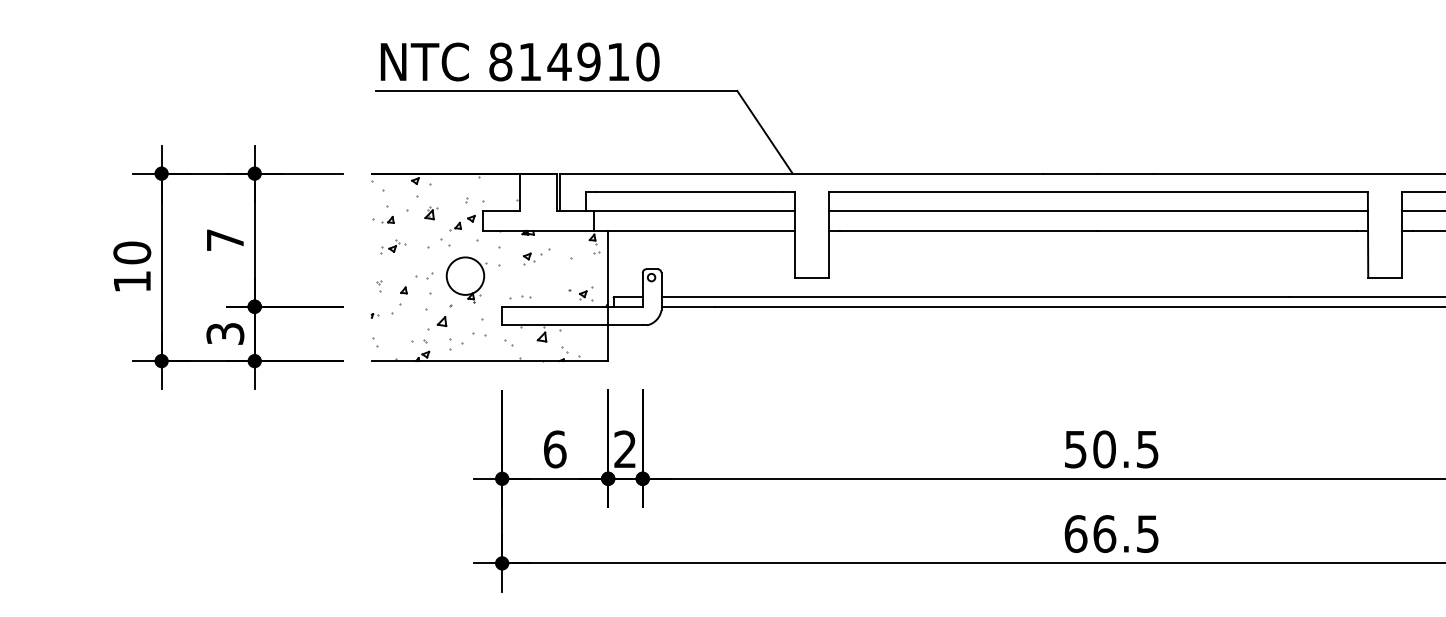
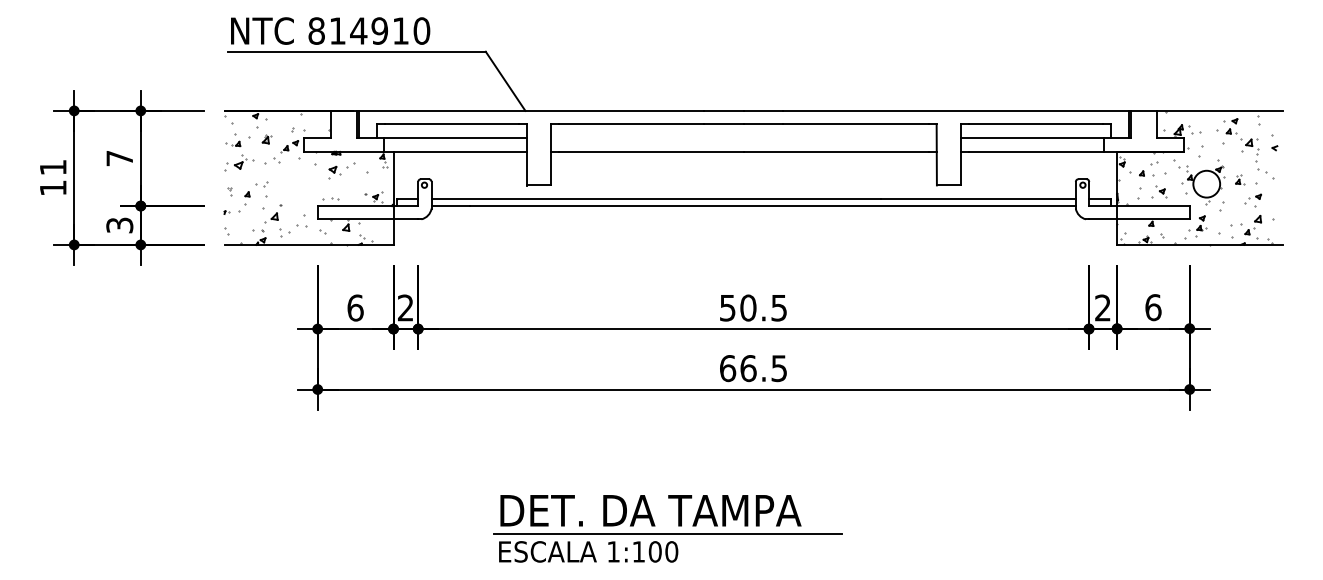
line: (1097, 210) -> (743, 137), removed
part: (394, 247) -> (240, 163), size x1.6
text: (131, 252) -> (52, 167), 10 -> 11
part: (536, 257) -> (342, 170), size x1.4
part: (472, 279) -> (296, 186), removed

